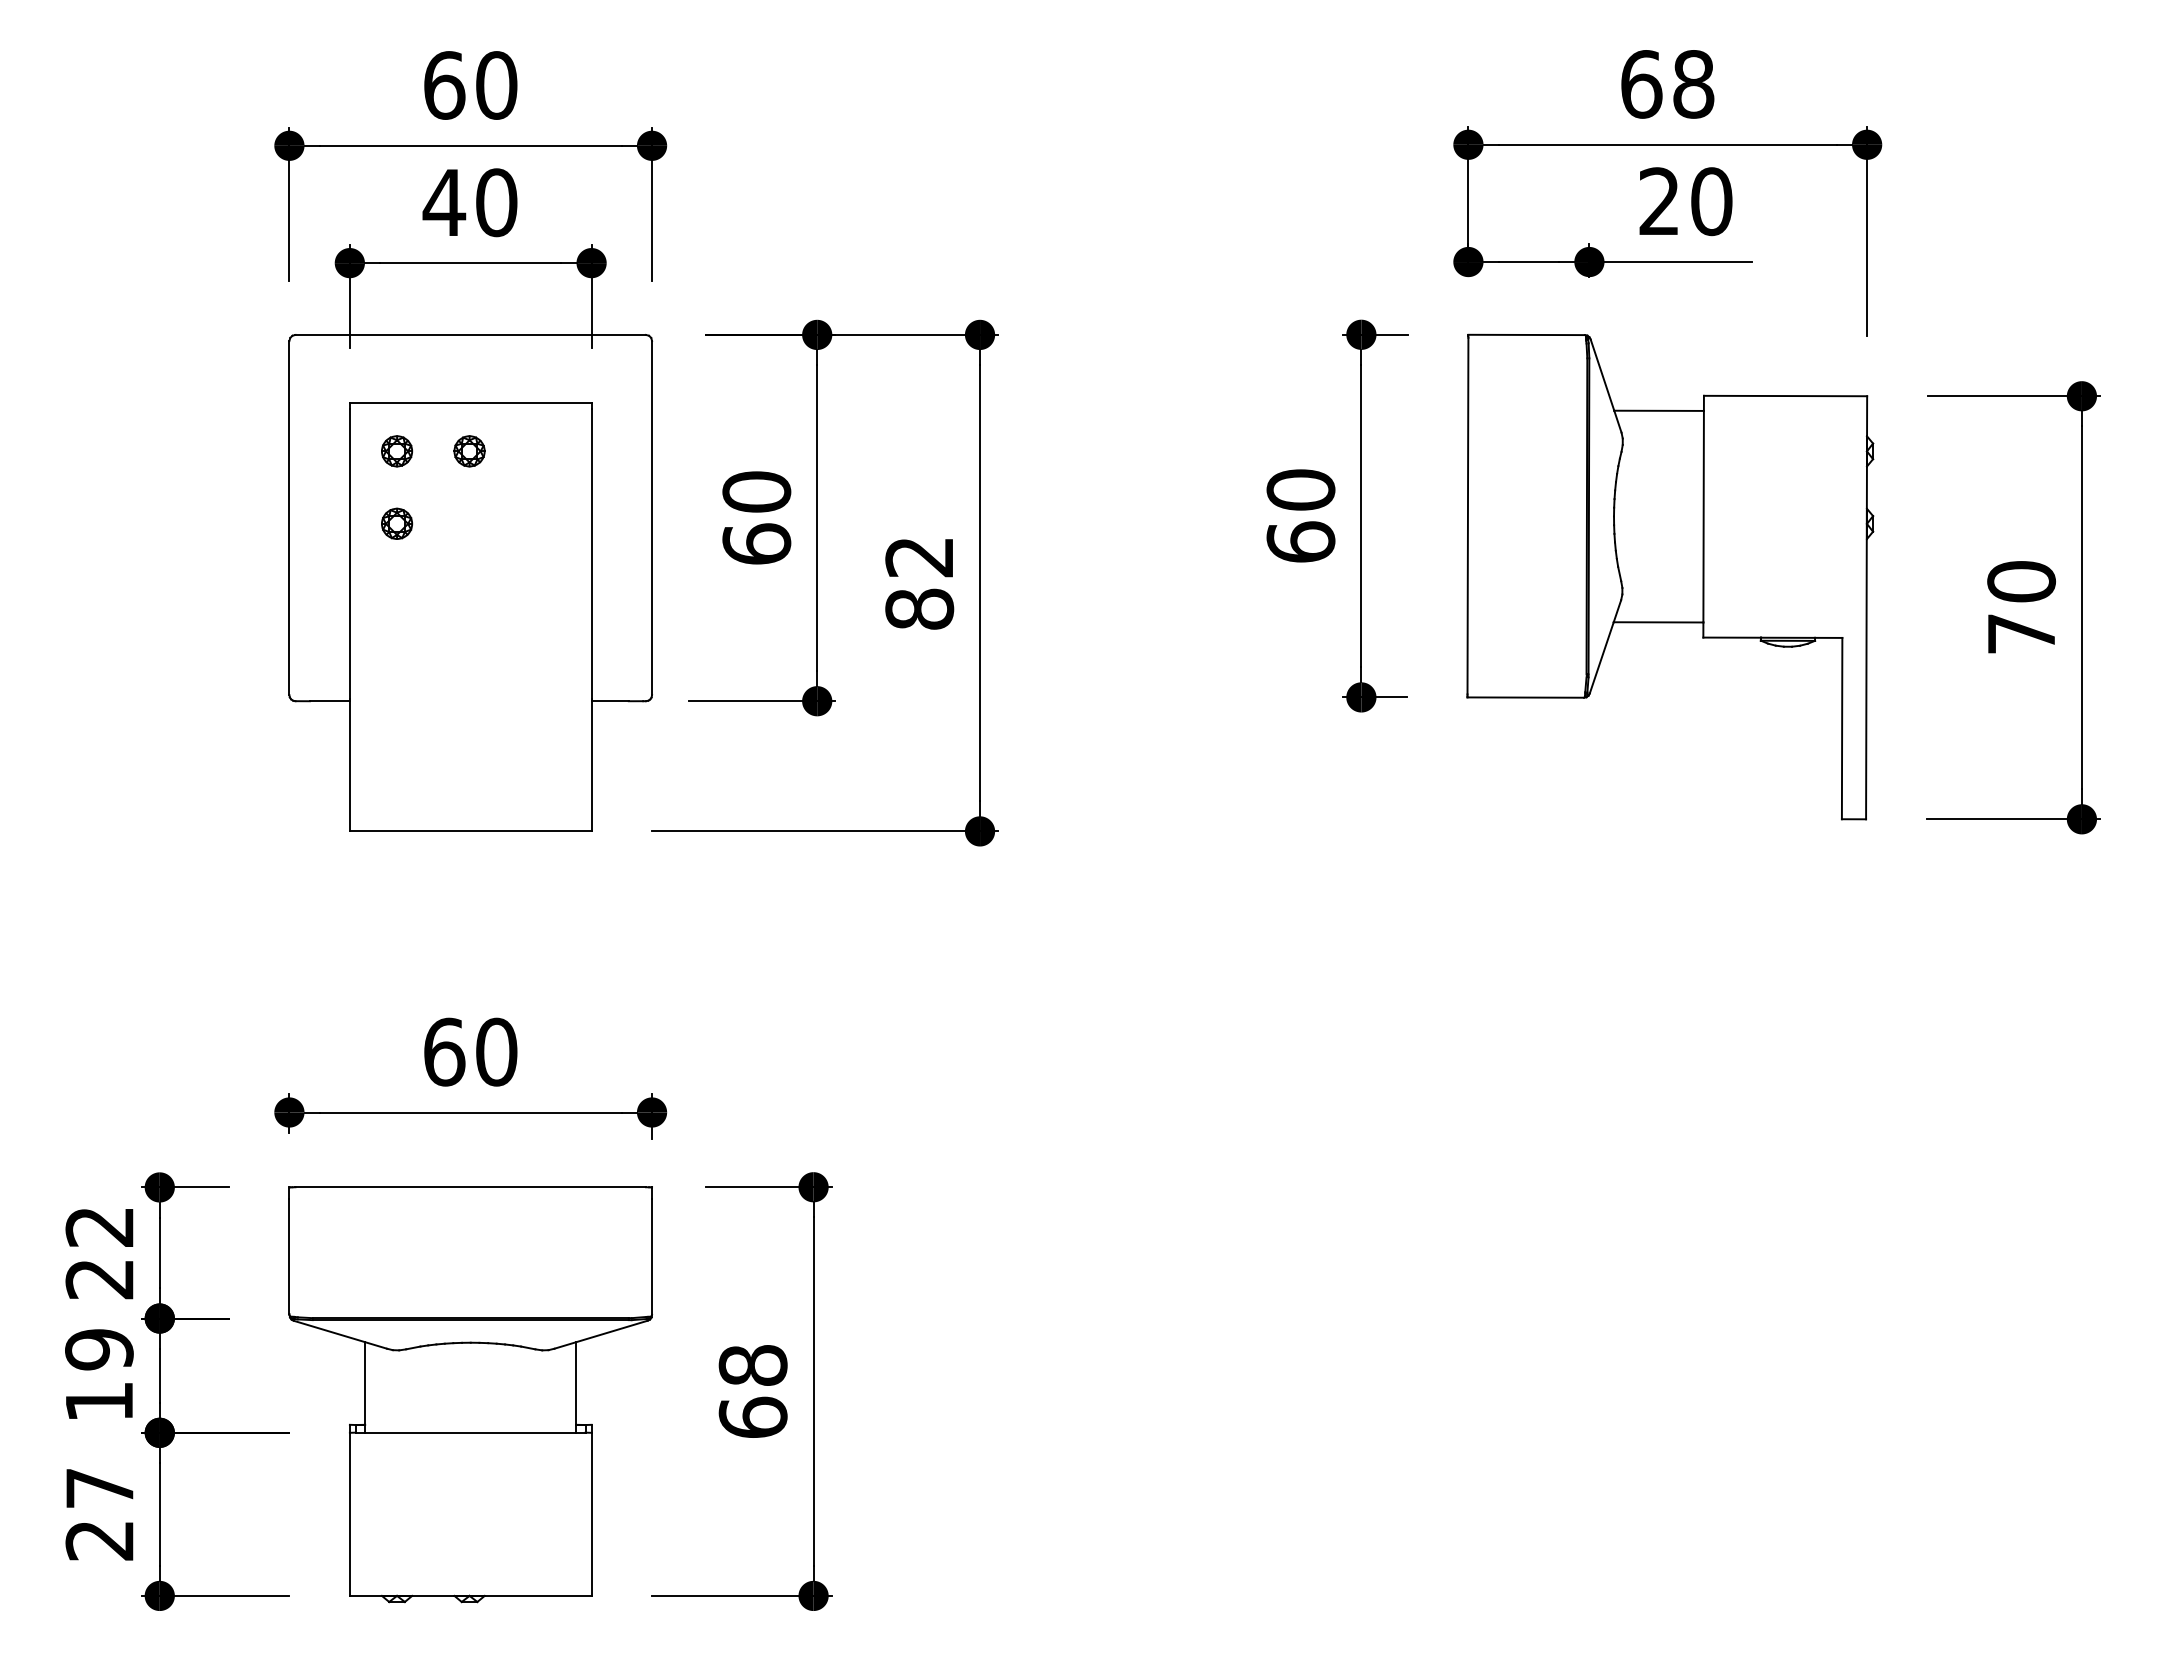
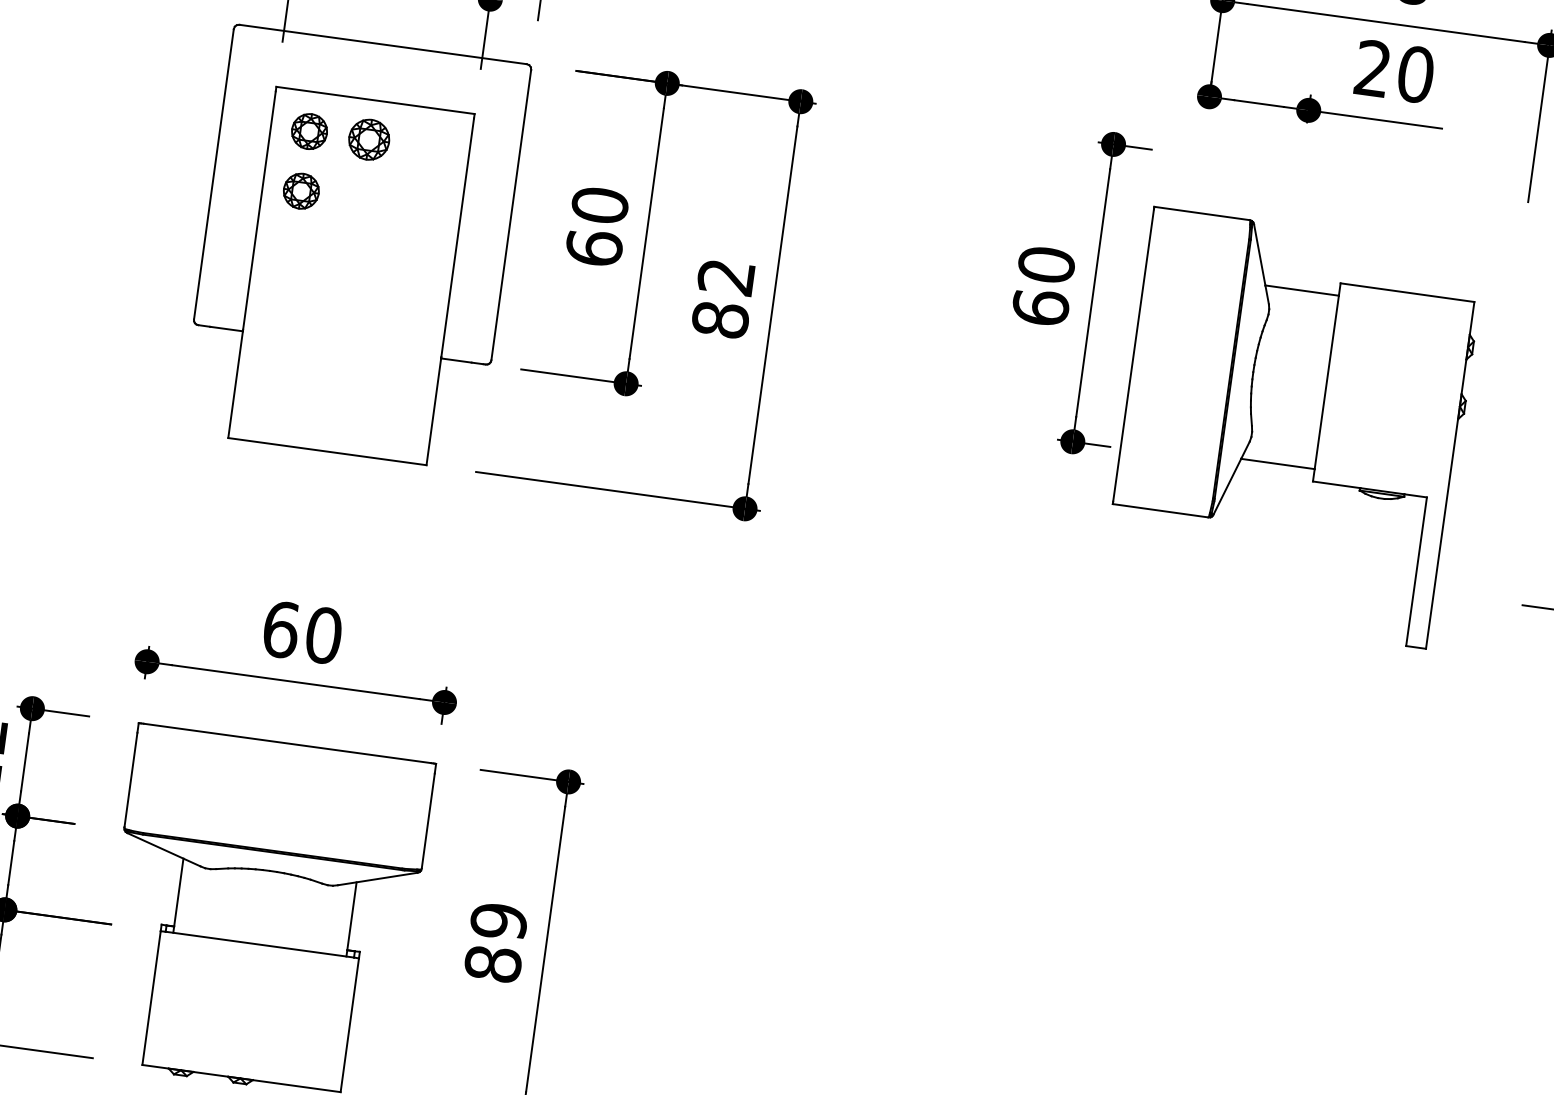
part: (397, 451) -> (310, 131), size x1.4
part: (469, 451) -> (369, 139), size x1.6
part: (397, 523) -> (301, 190), size x1.4
part: (1670, 576) -> (1292, 427), moved
text: (752, 1391) -> (495, 942), 68 -> 89

